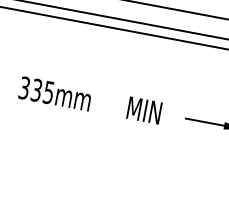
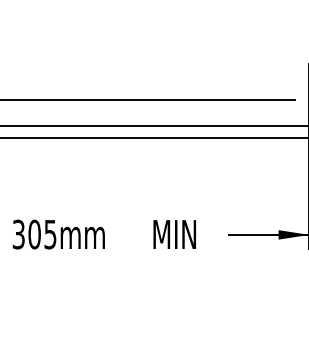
text: (36, 90) -> (34, 234), 335mm -> 305mm

